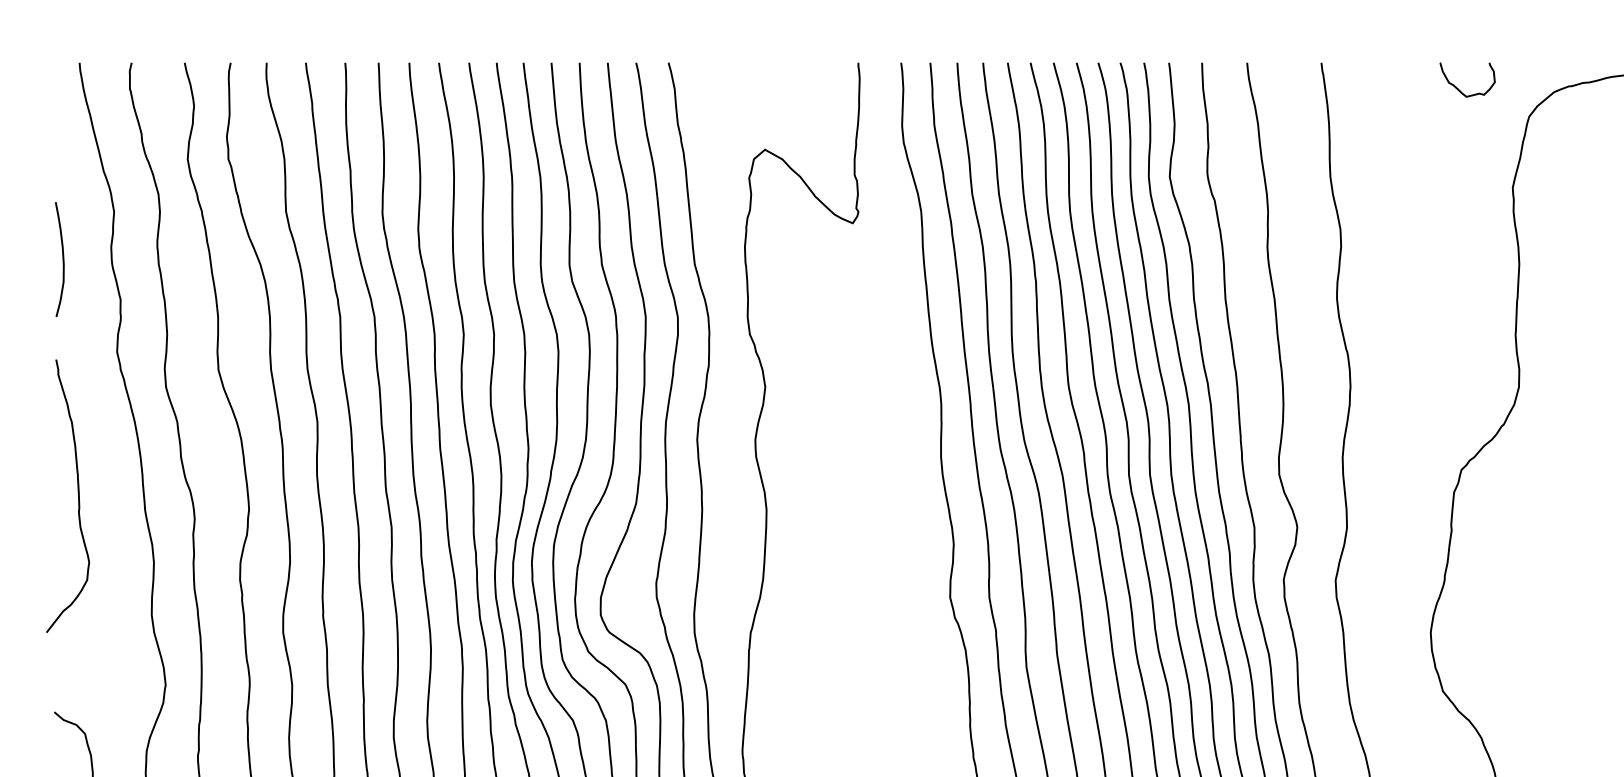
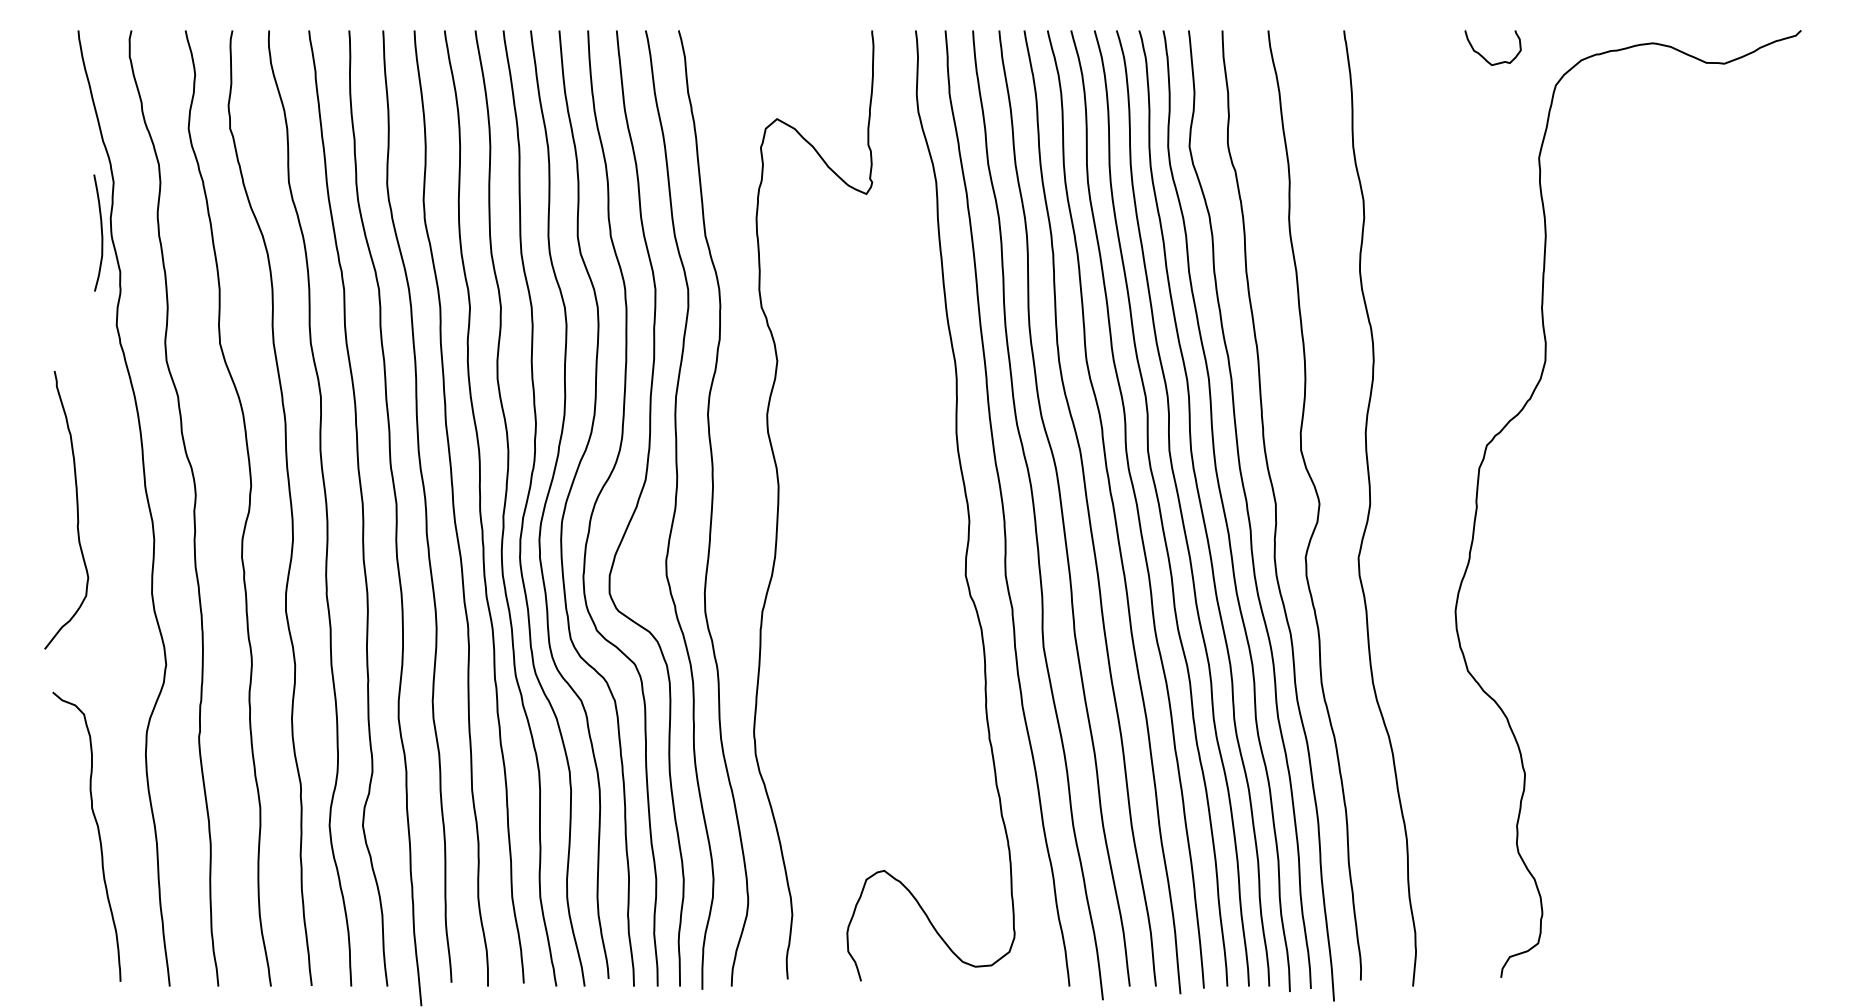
curve: (62, 259) -> (101, 232), moved
curve: (77, 495) -> (76, 509), moved

